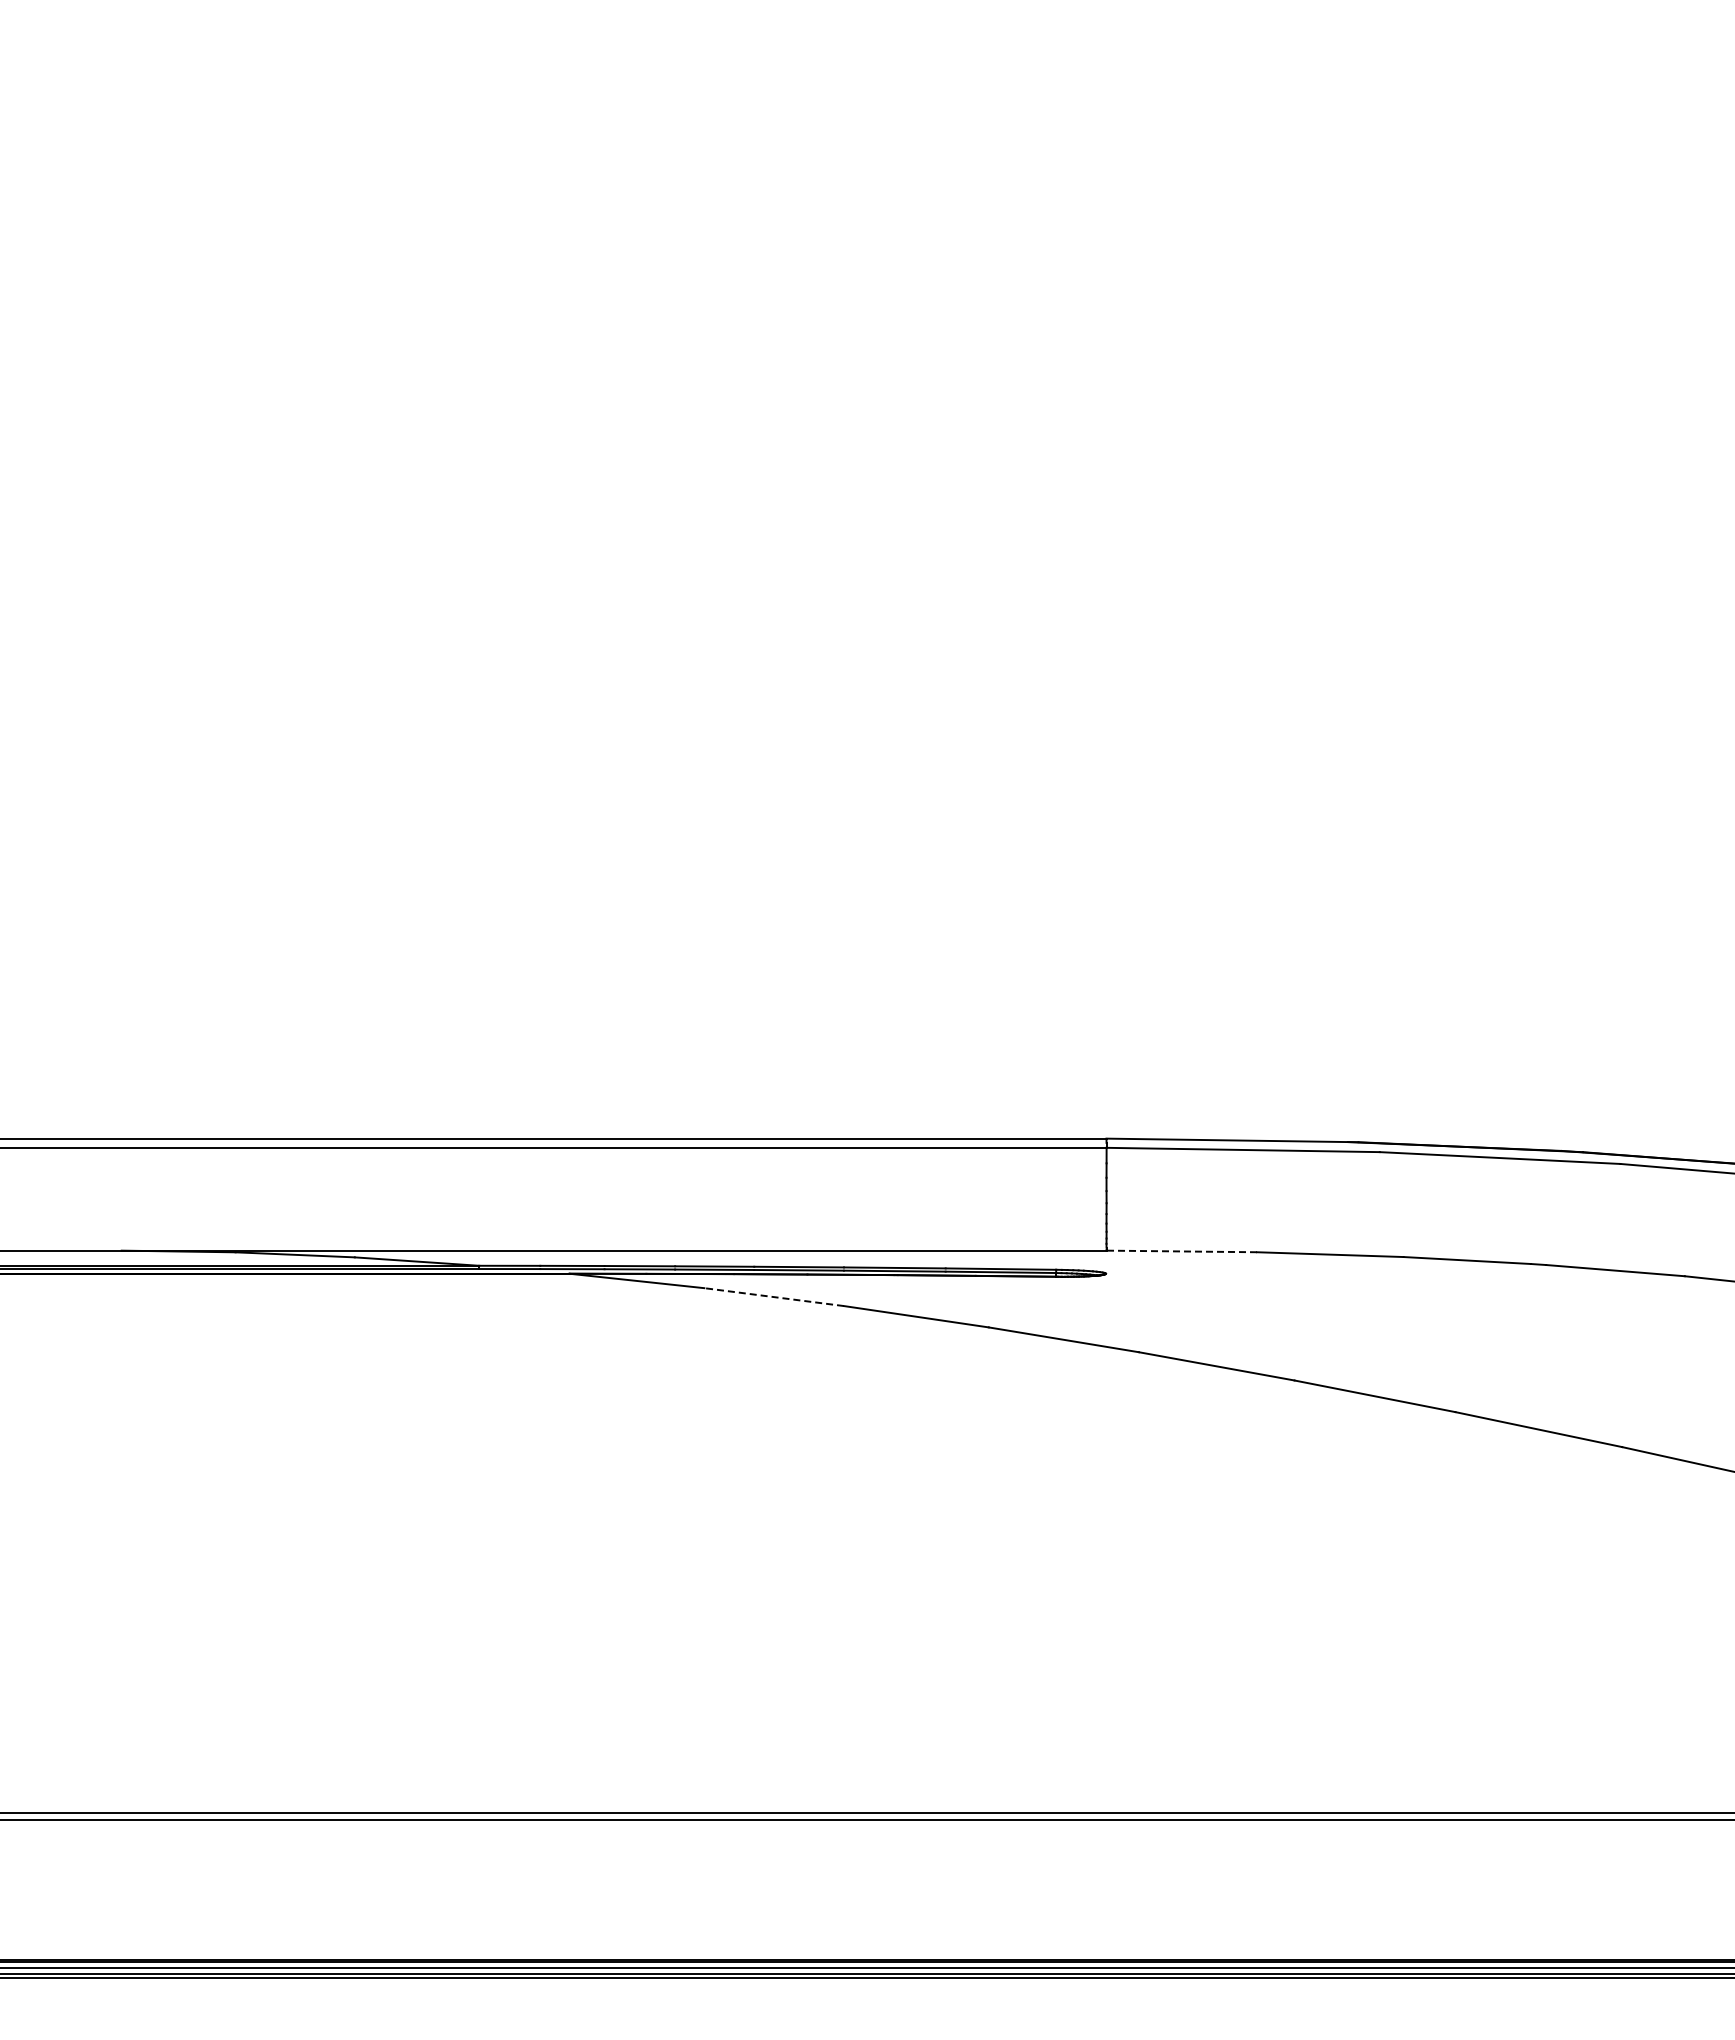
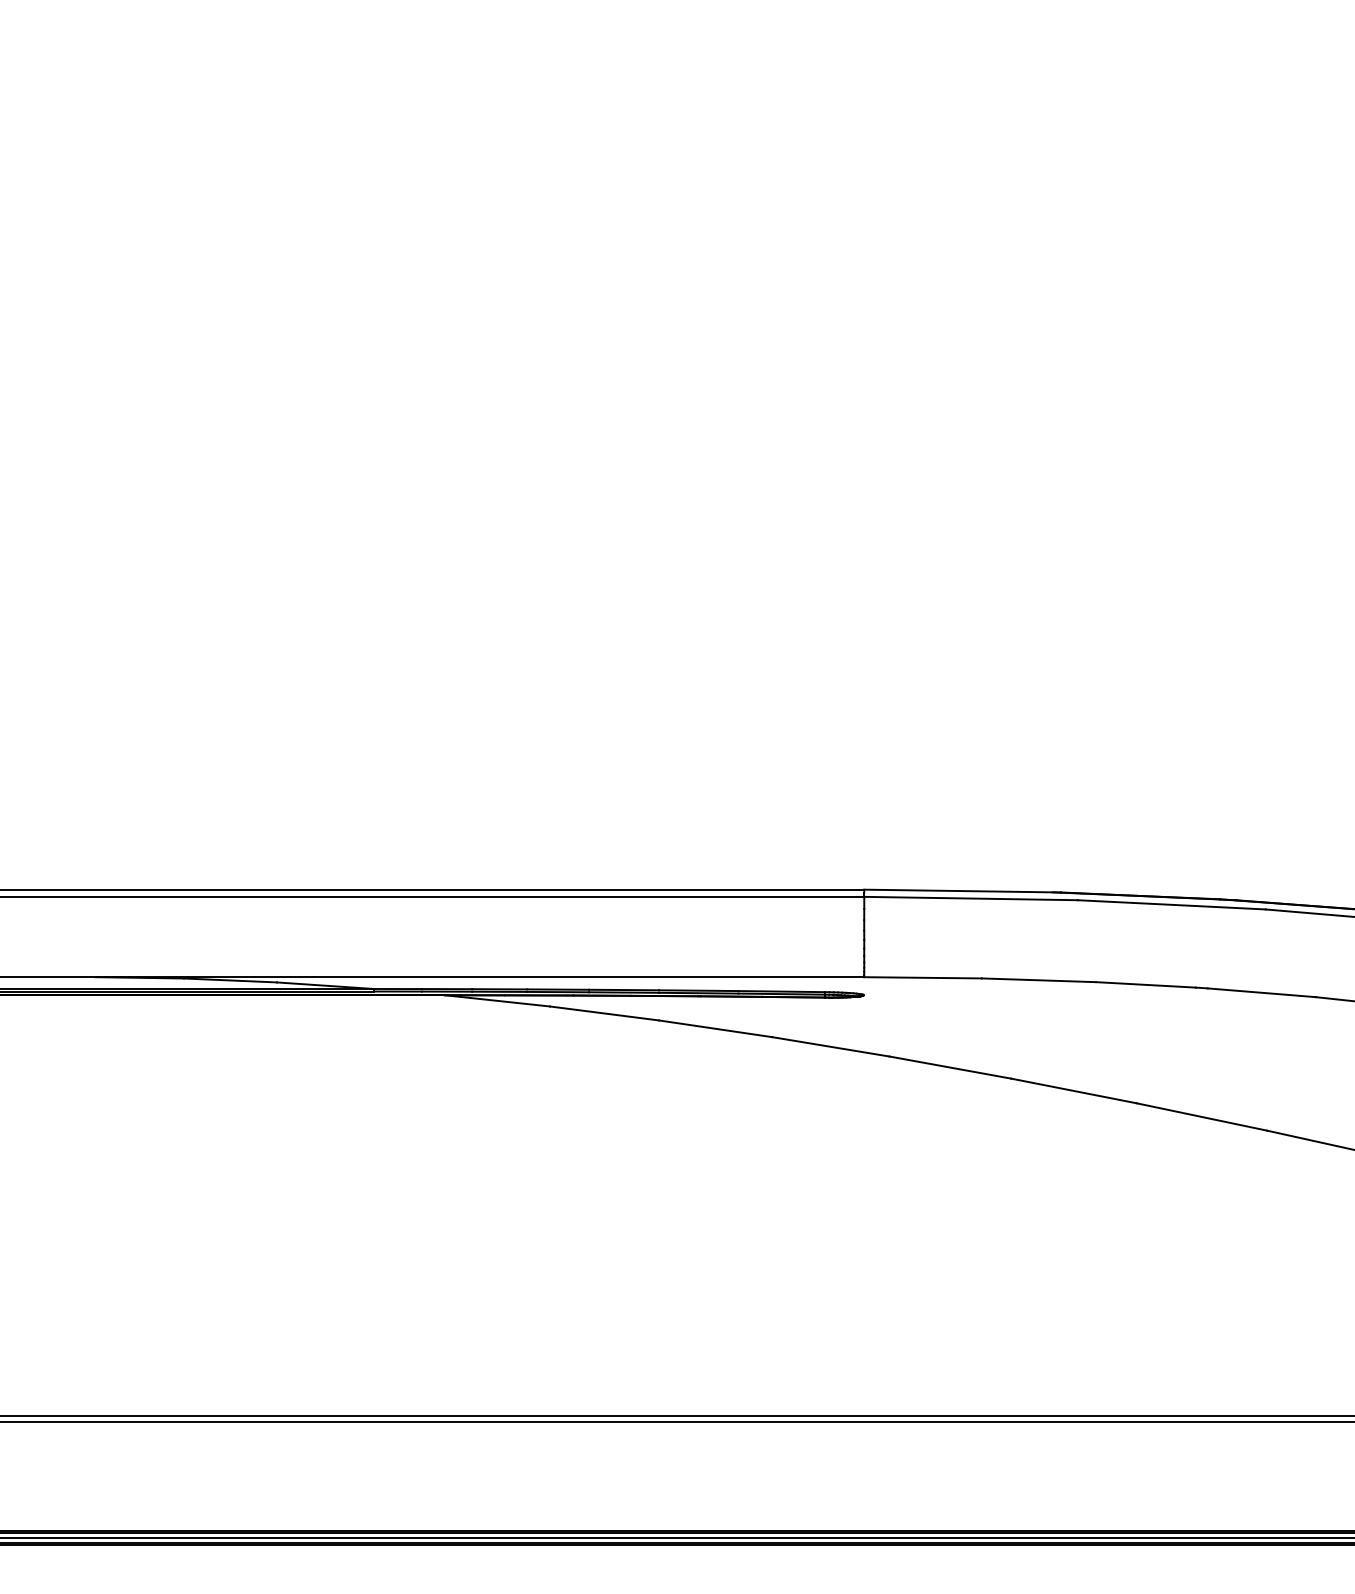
line: (1181, 1251) -> (922, 977), dashed -> solid
line: (773, 1297) -> (604, 1013), dashed -> solid

